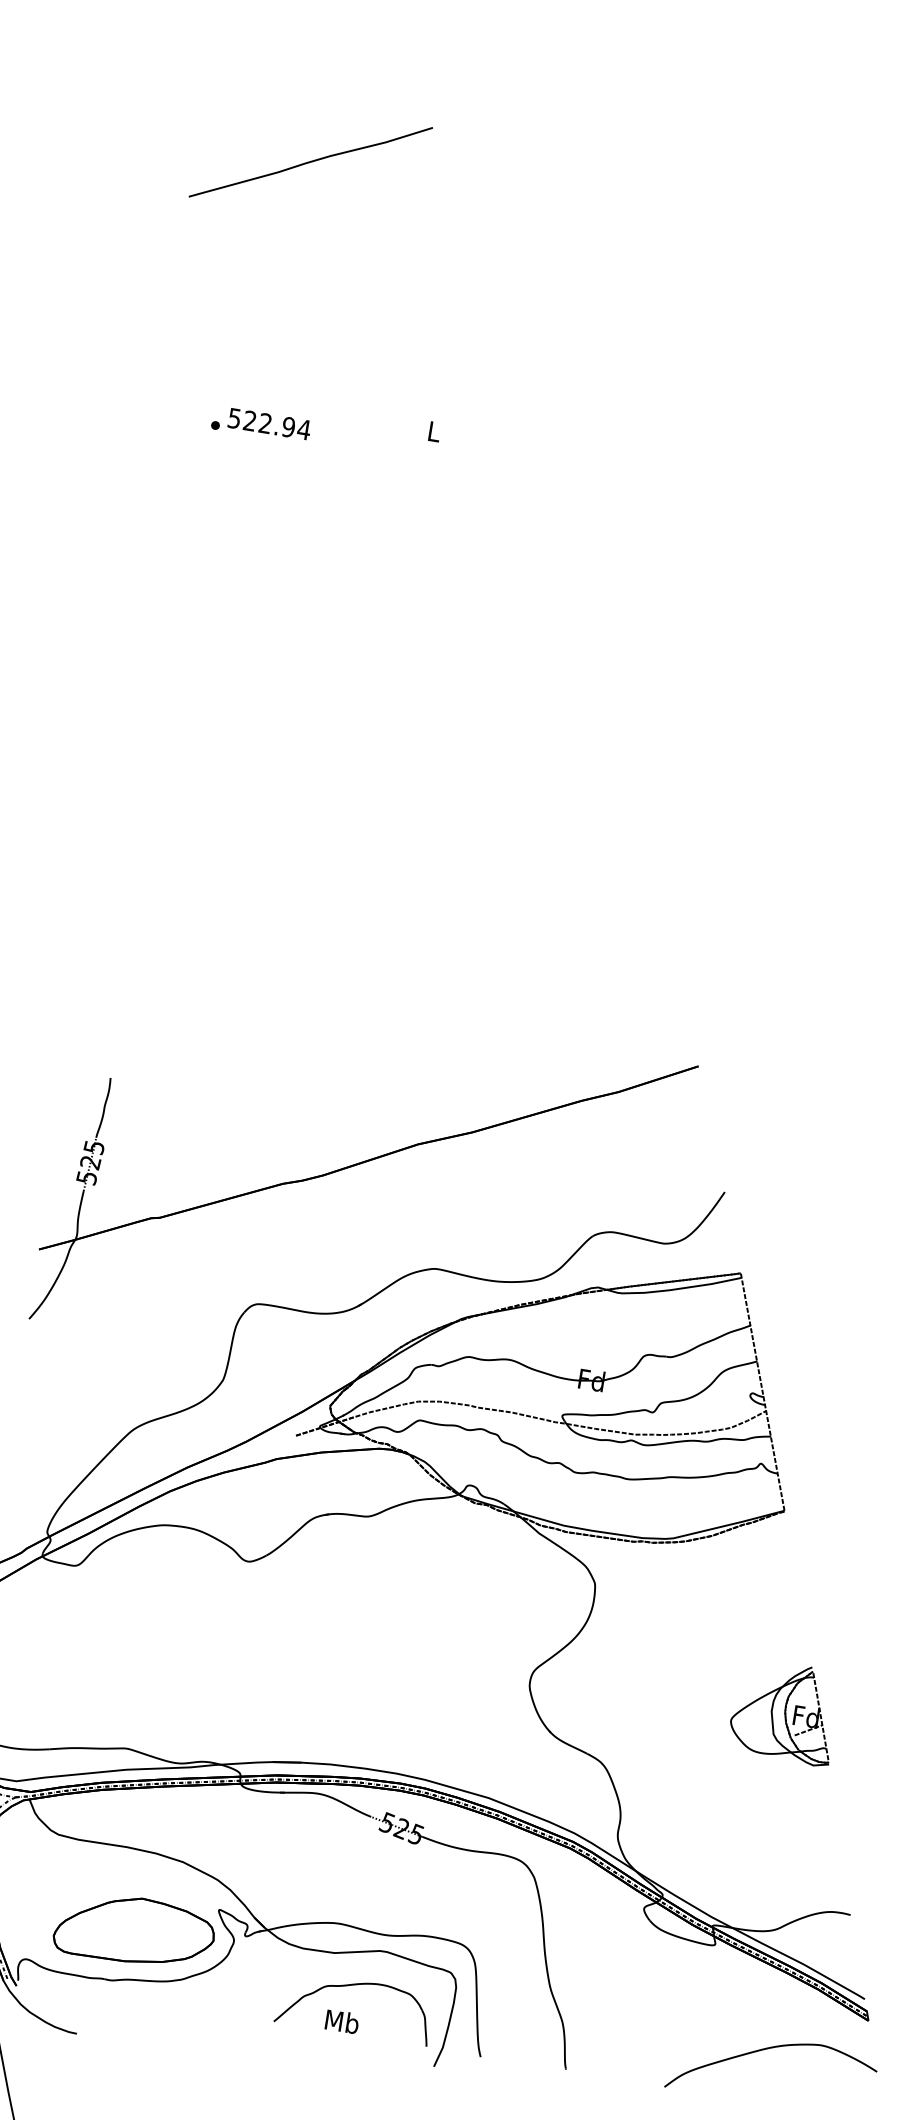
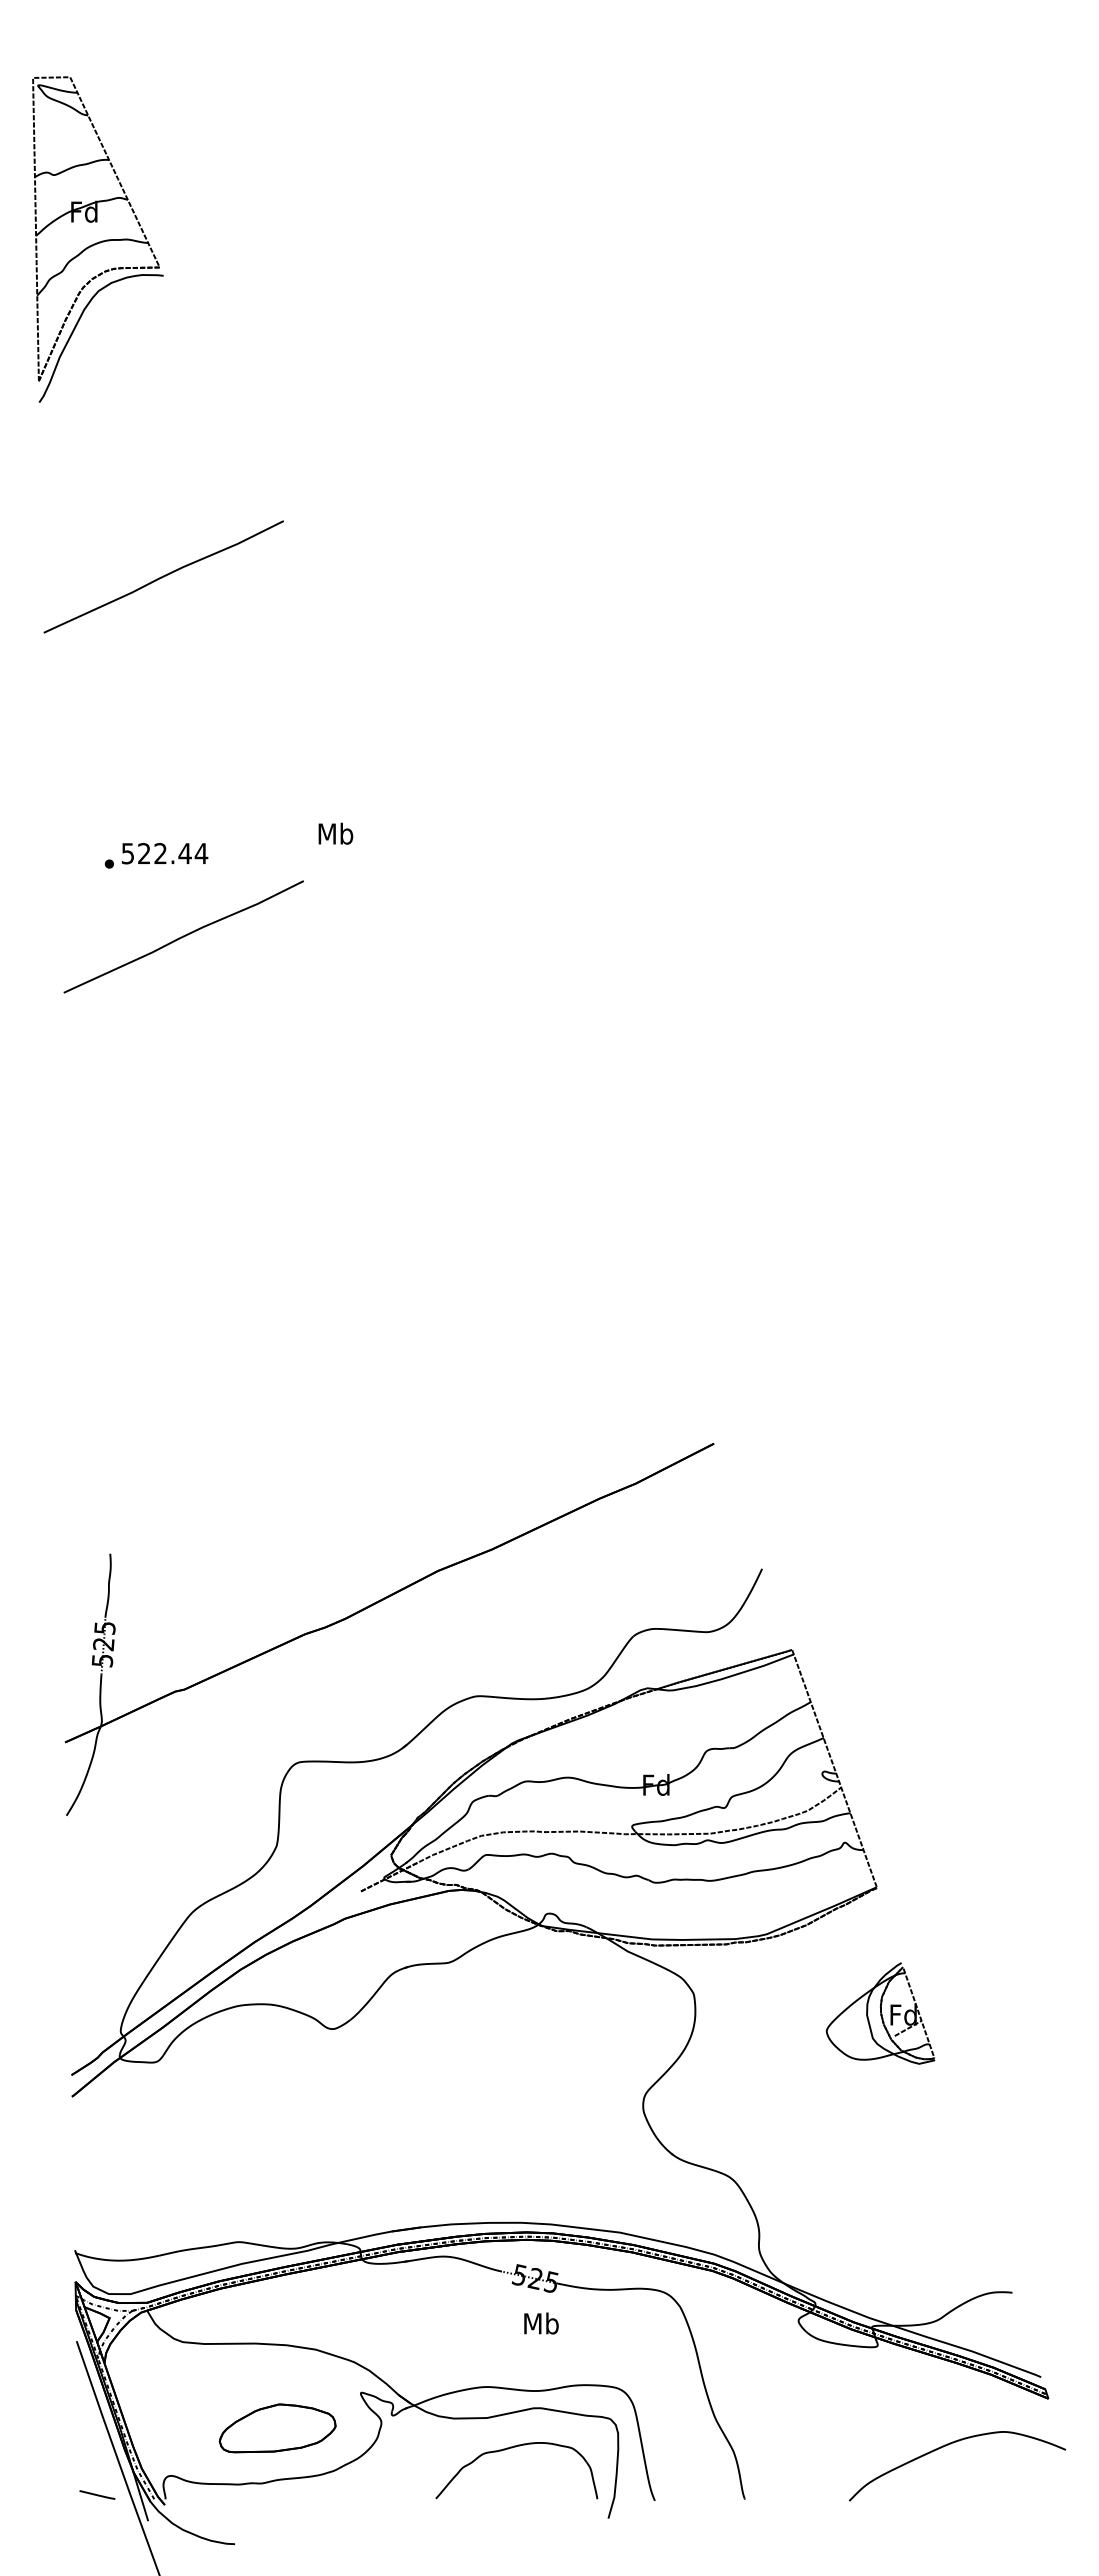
text: (288, 427) -> (184, 853), 522.94 -> 522.44
text: (433, 431) -> (335, 833), L -> Mb
curve: (274, 505) -> (183, 936), added
part: (784, 1711) -> (880, 2013), moved
part: (134, 1930) -> (277, 2428), size x0.7
text: (342, 2021) -> (541, 2323), moved

